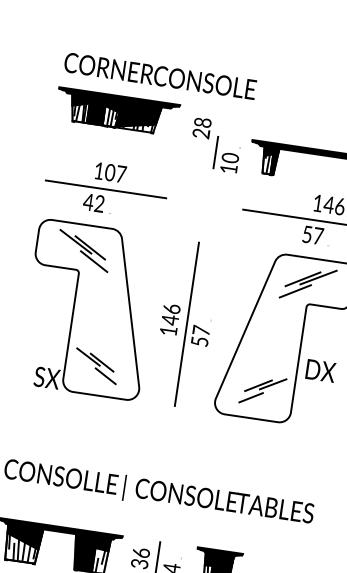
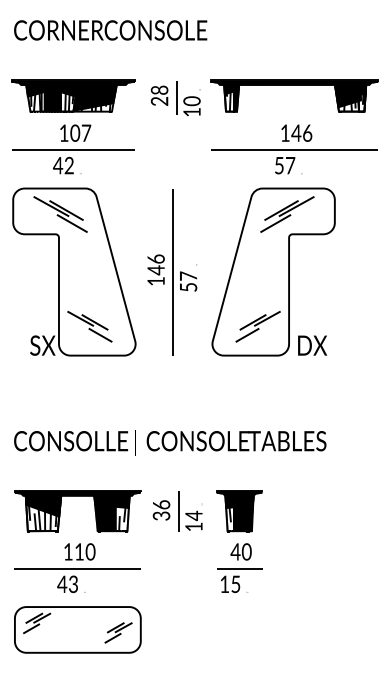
part: (117, 111) -> (73, 95), moved
text: (202, 127) -> (159, 95), moved
text: (320, 370) -> (312, 345), moved

